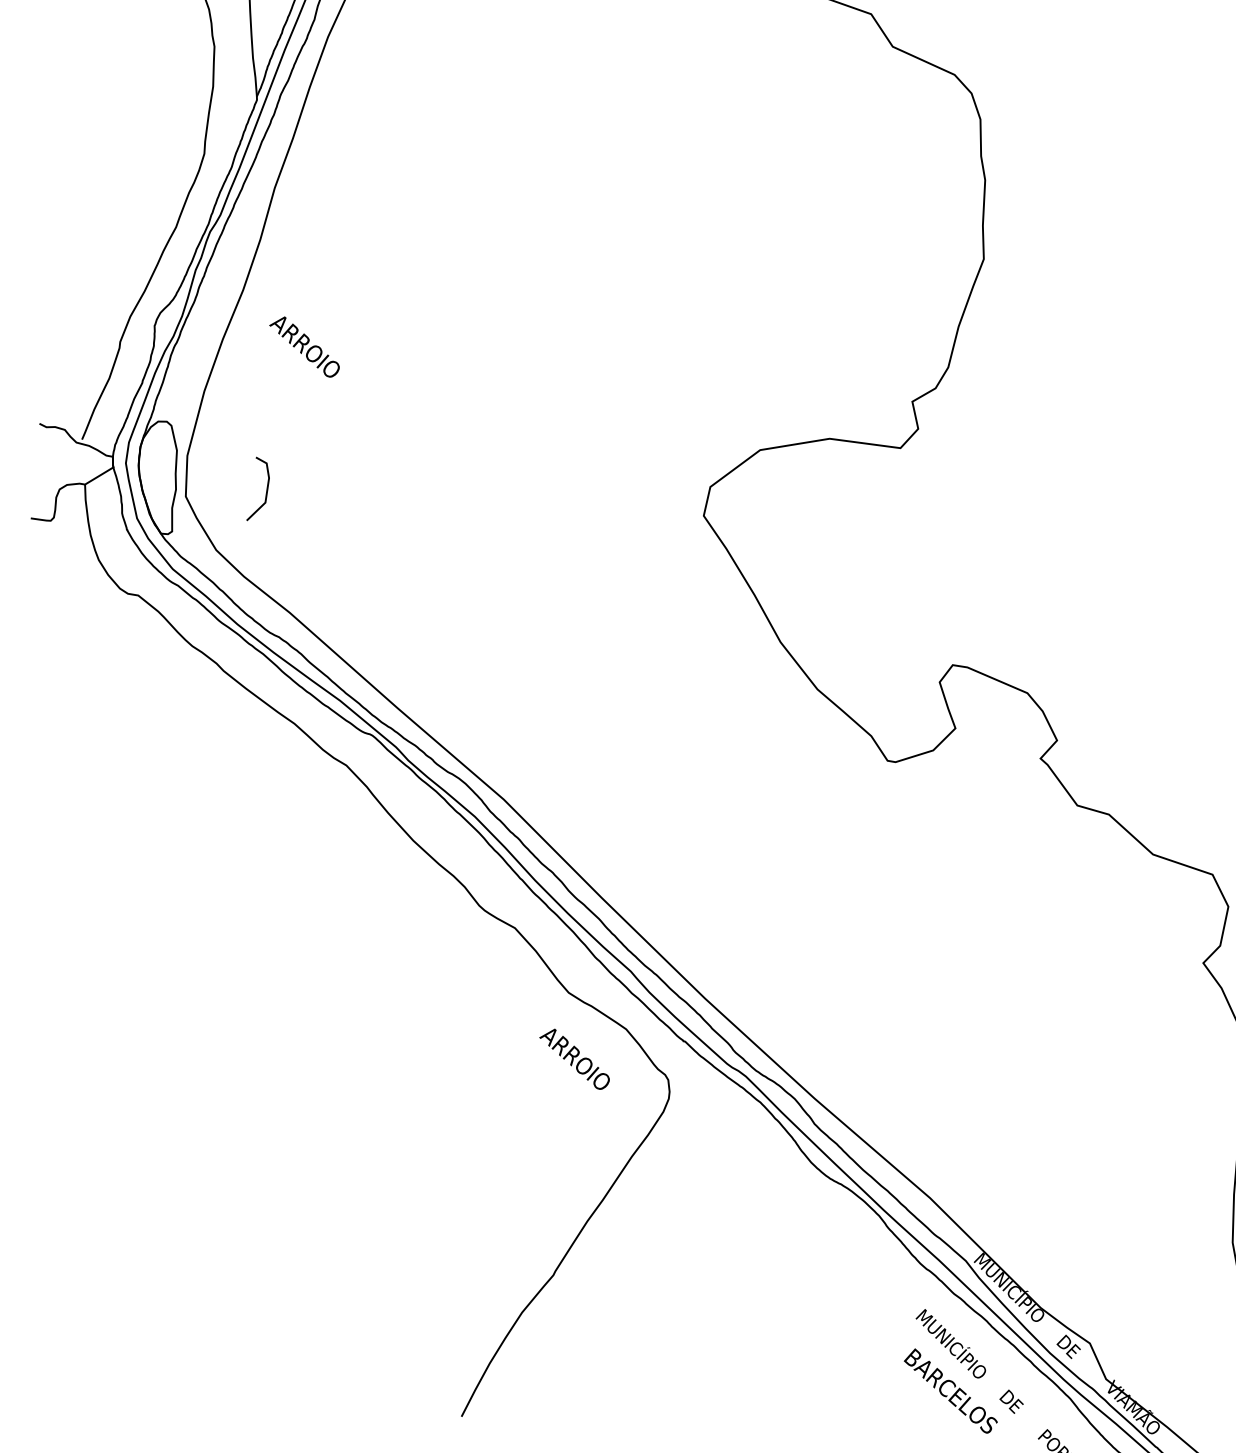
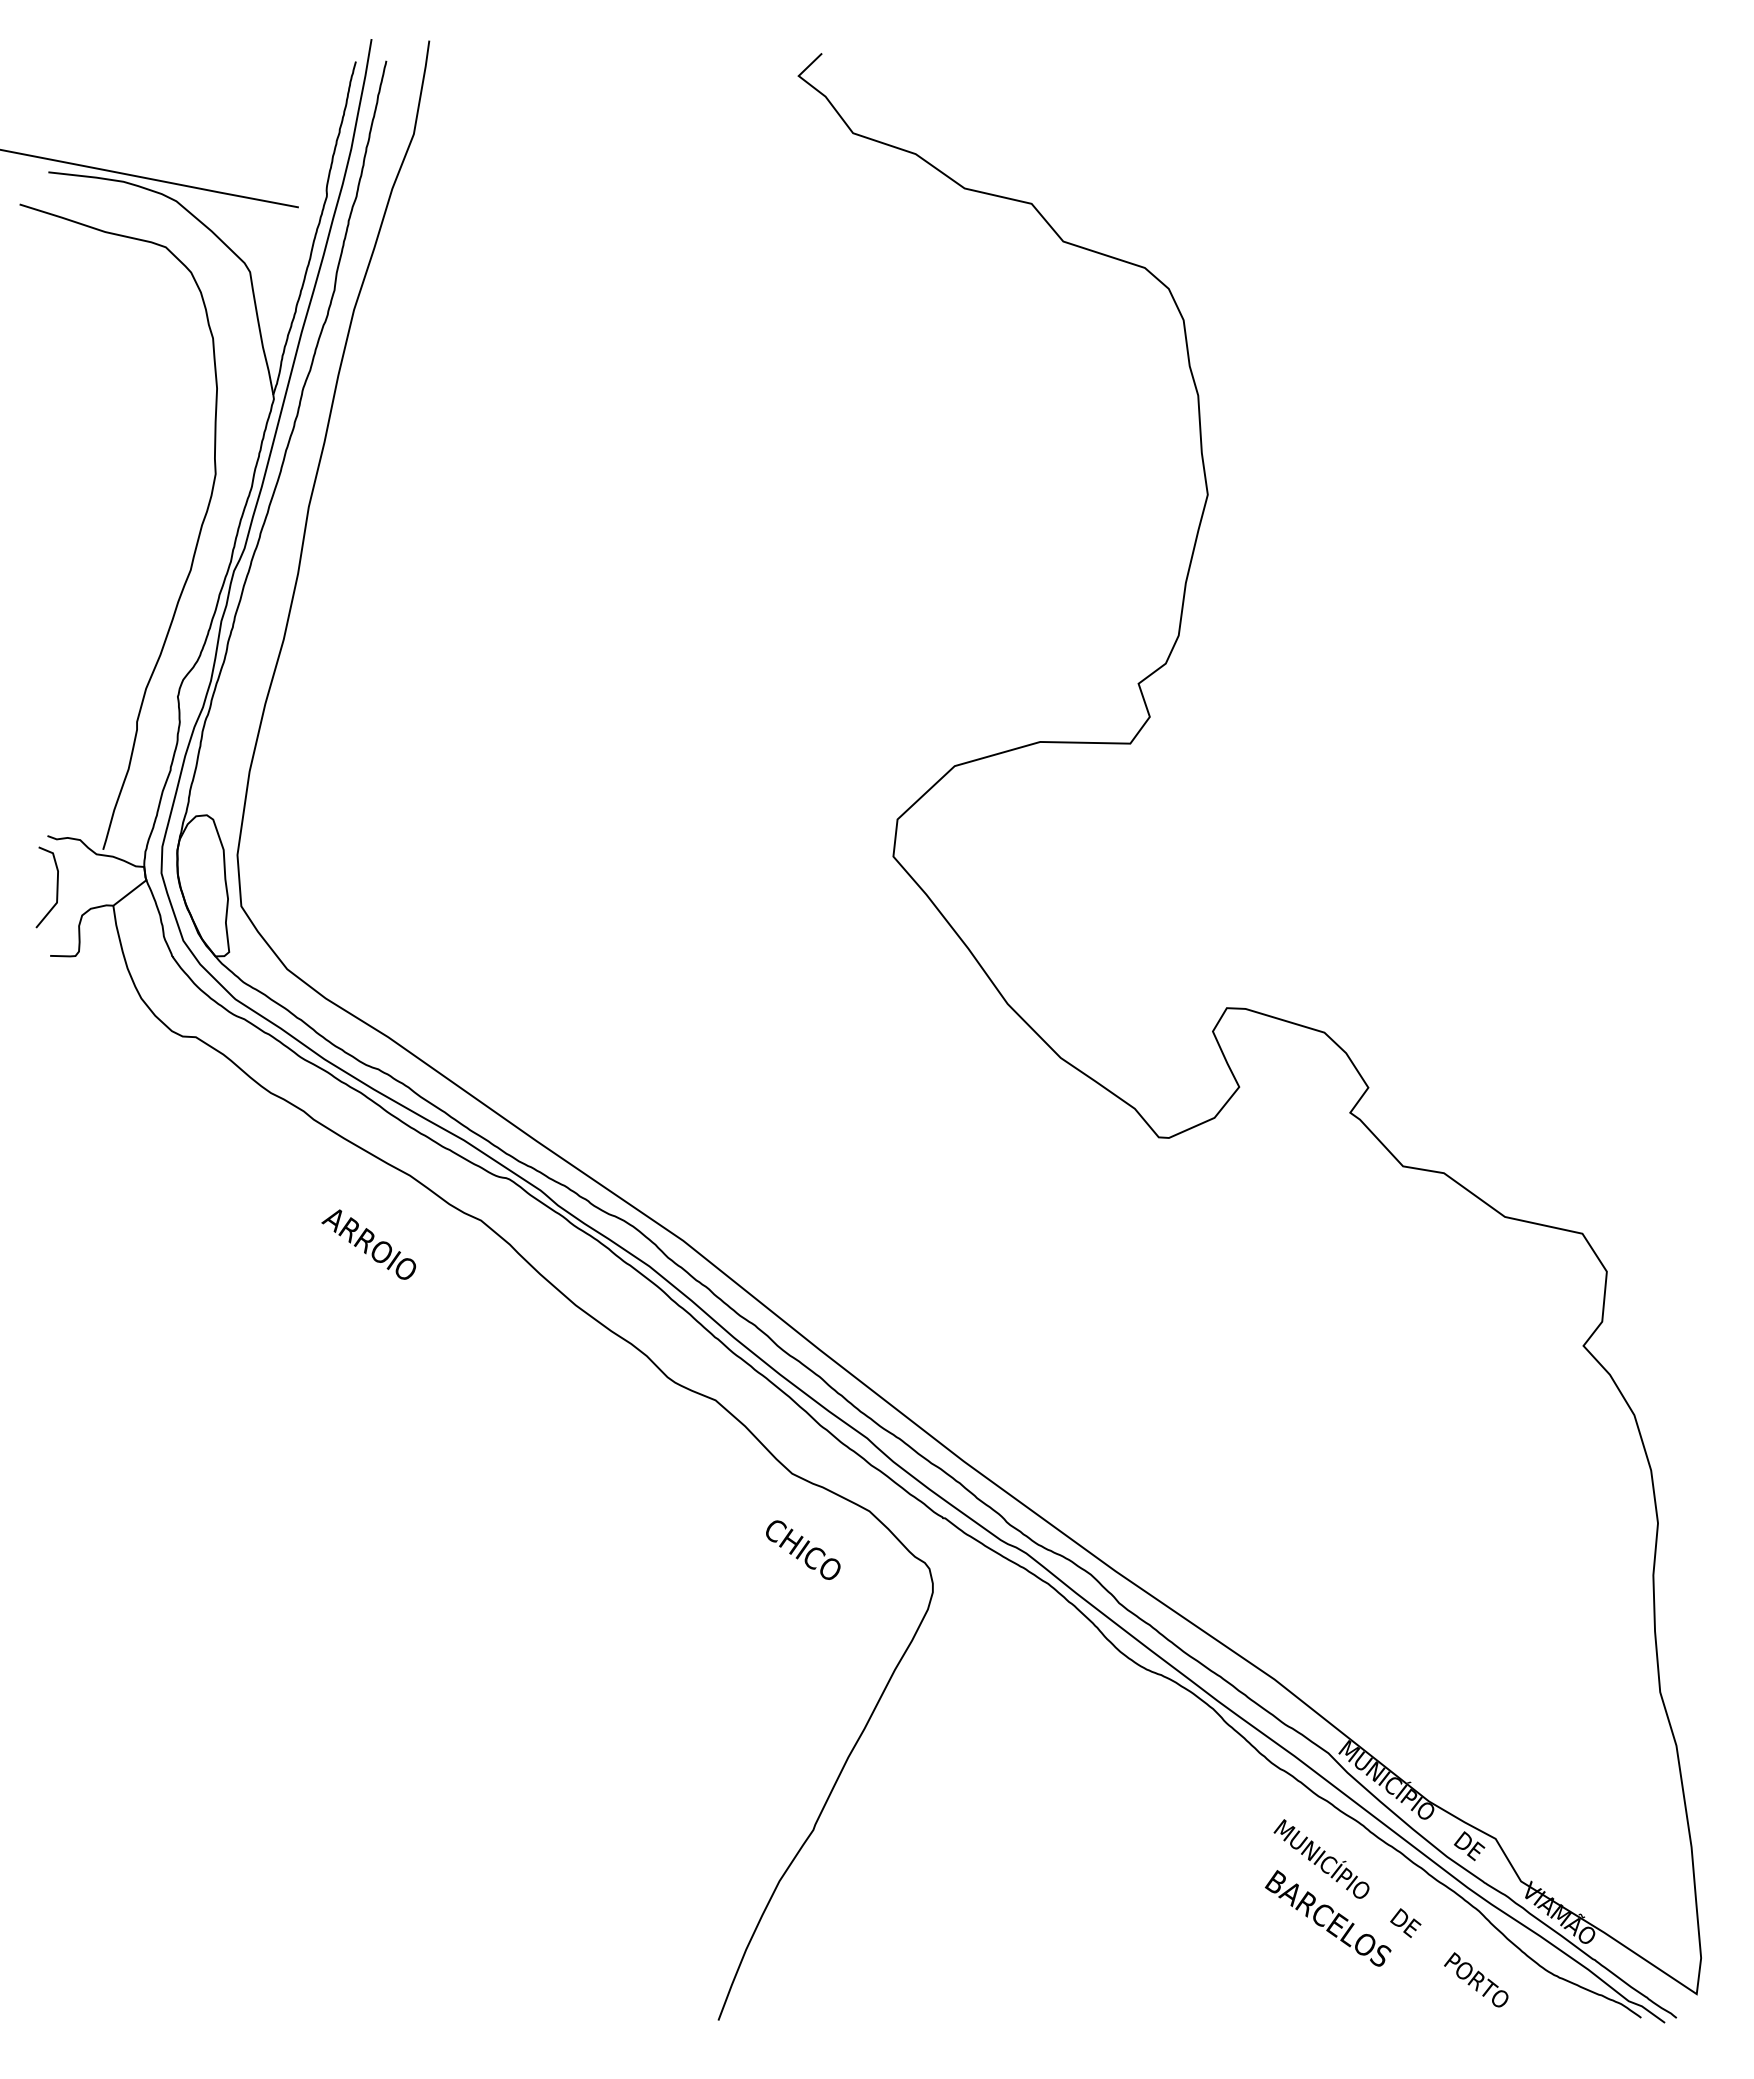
text: (304, 346) -> (368, 1244), moved
line: (266, 490) -> (56, 887), moved
text: (574, 1058) -> (808, 1555), ARROIO -> CHICO

